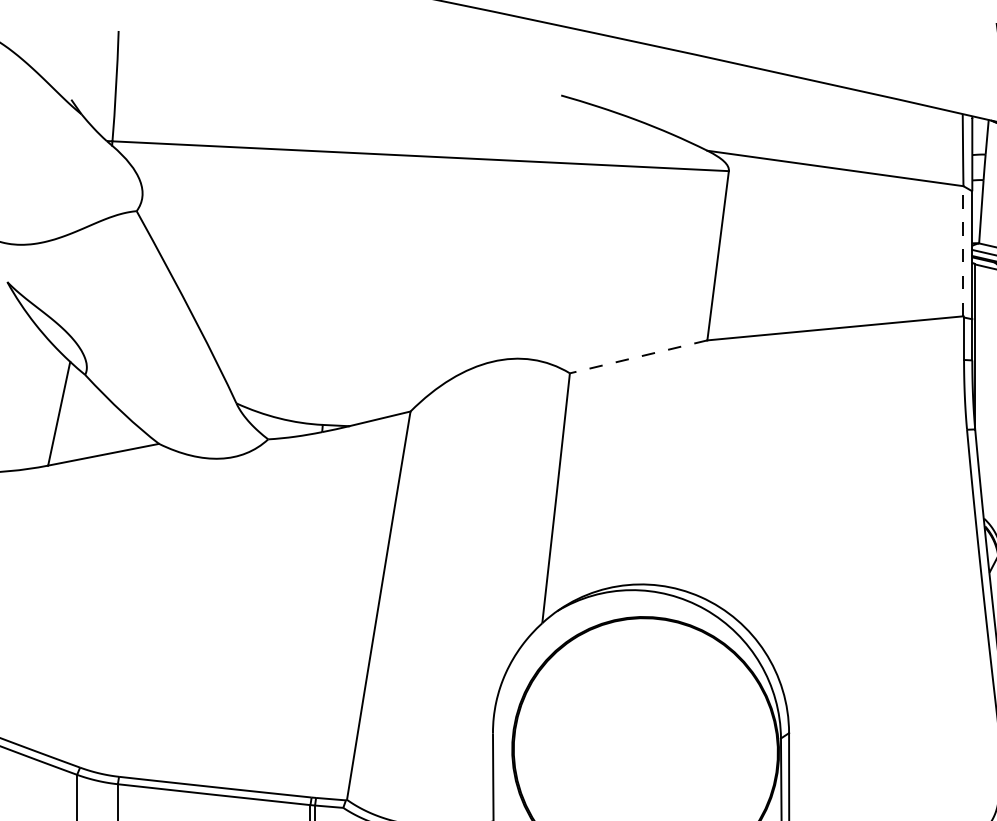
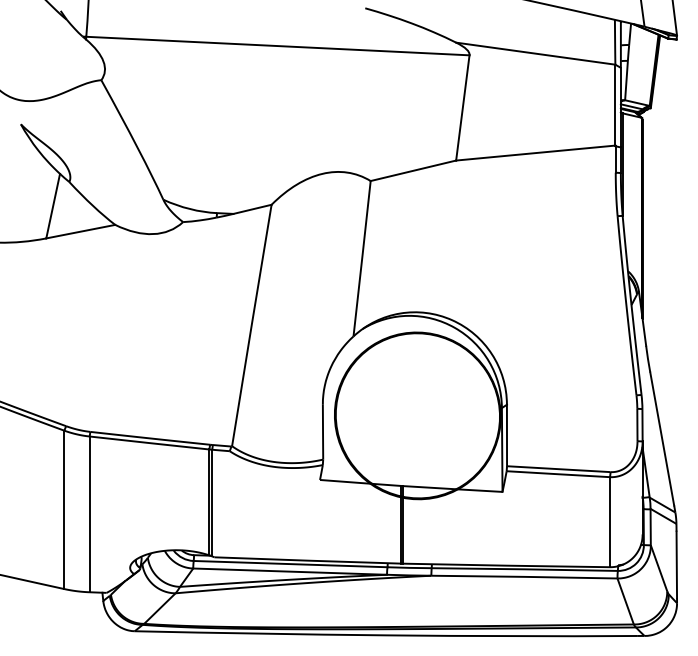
line: (963, 250) -> (615, 104), dashed -> solid
line: (638, 356) -> (413, 170), dashed -> solid

